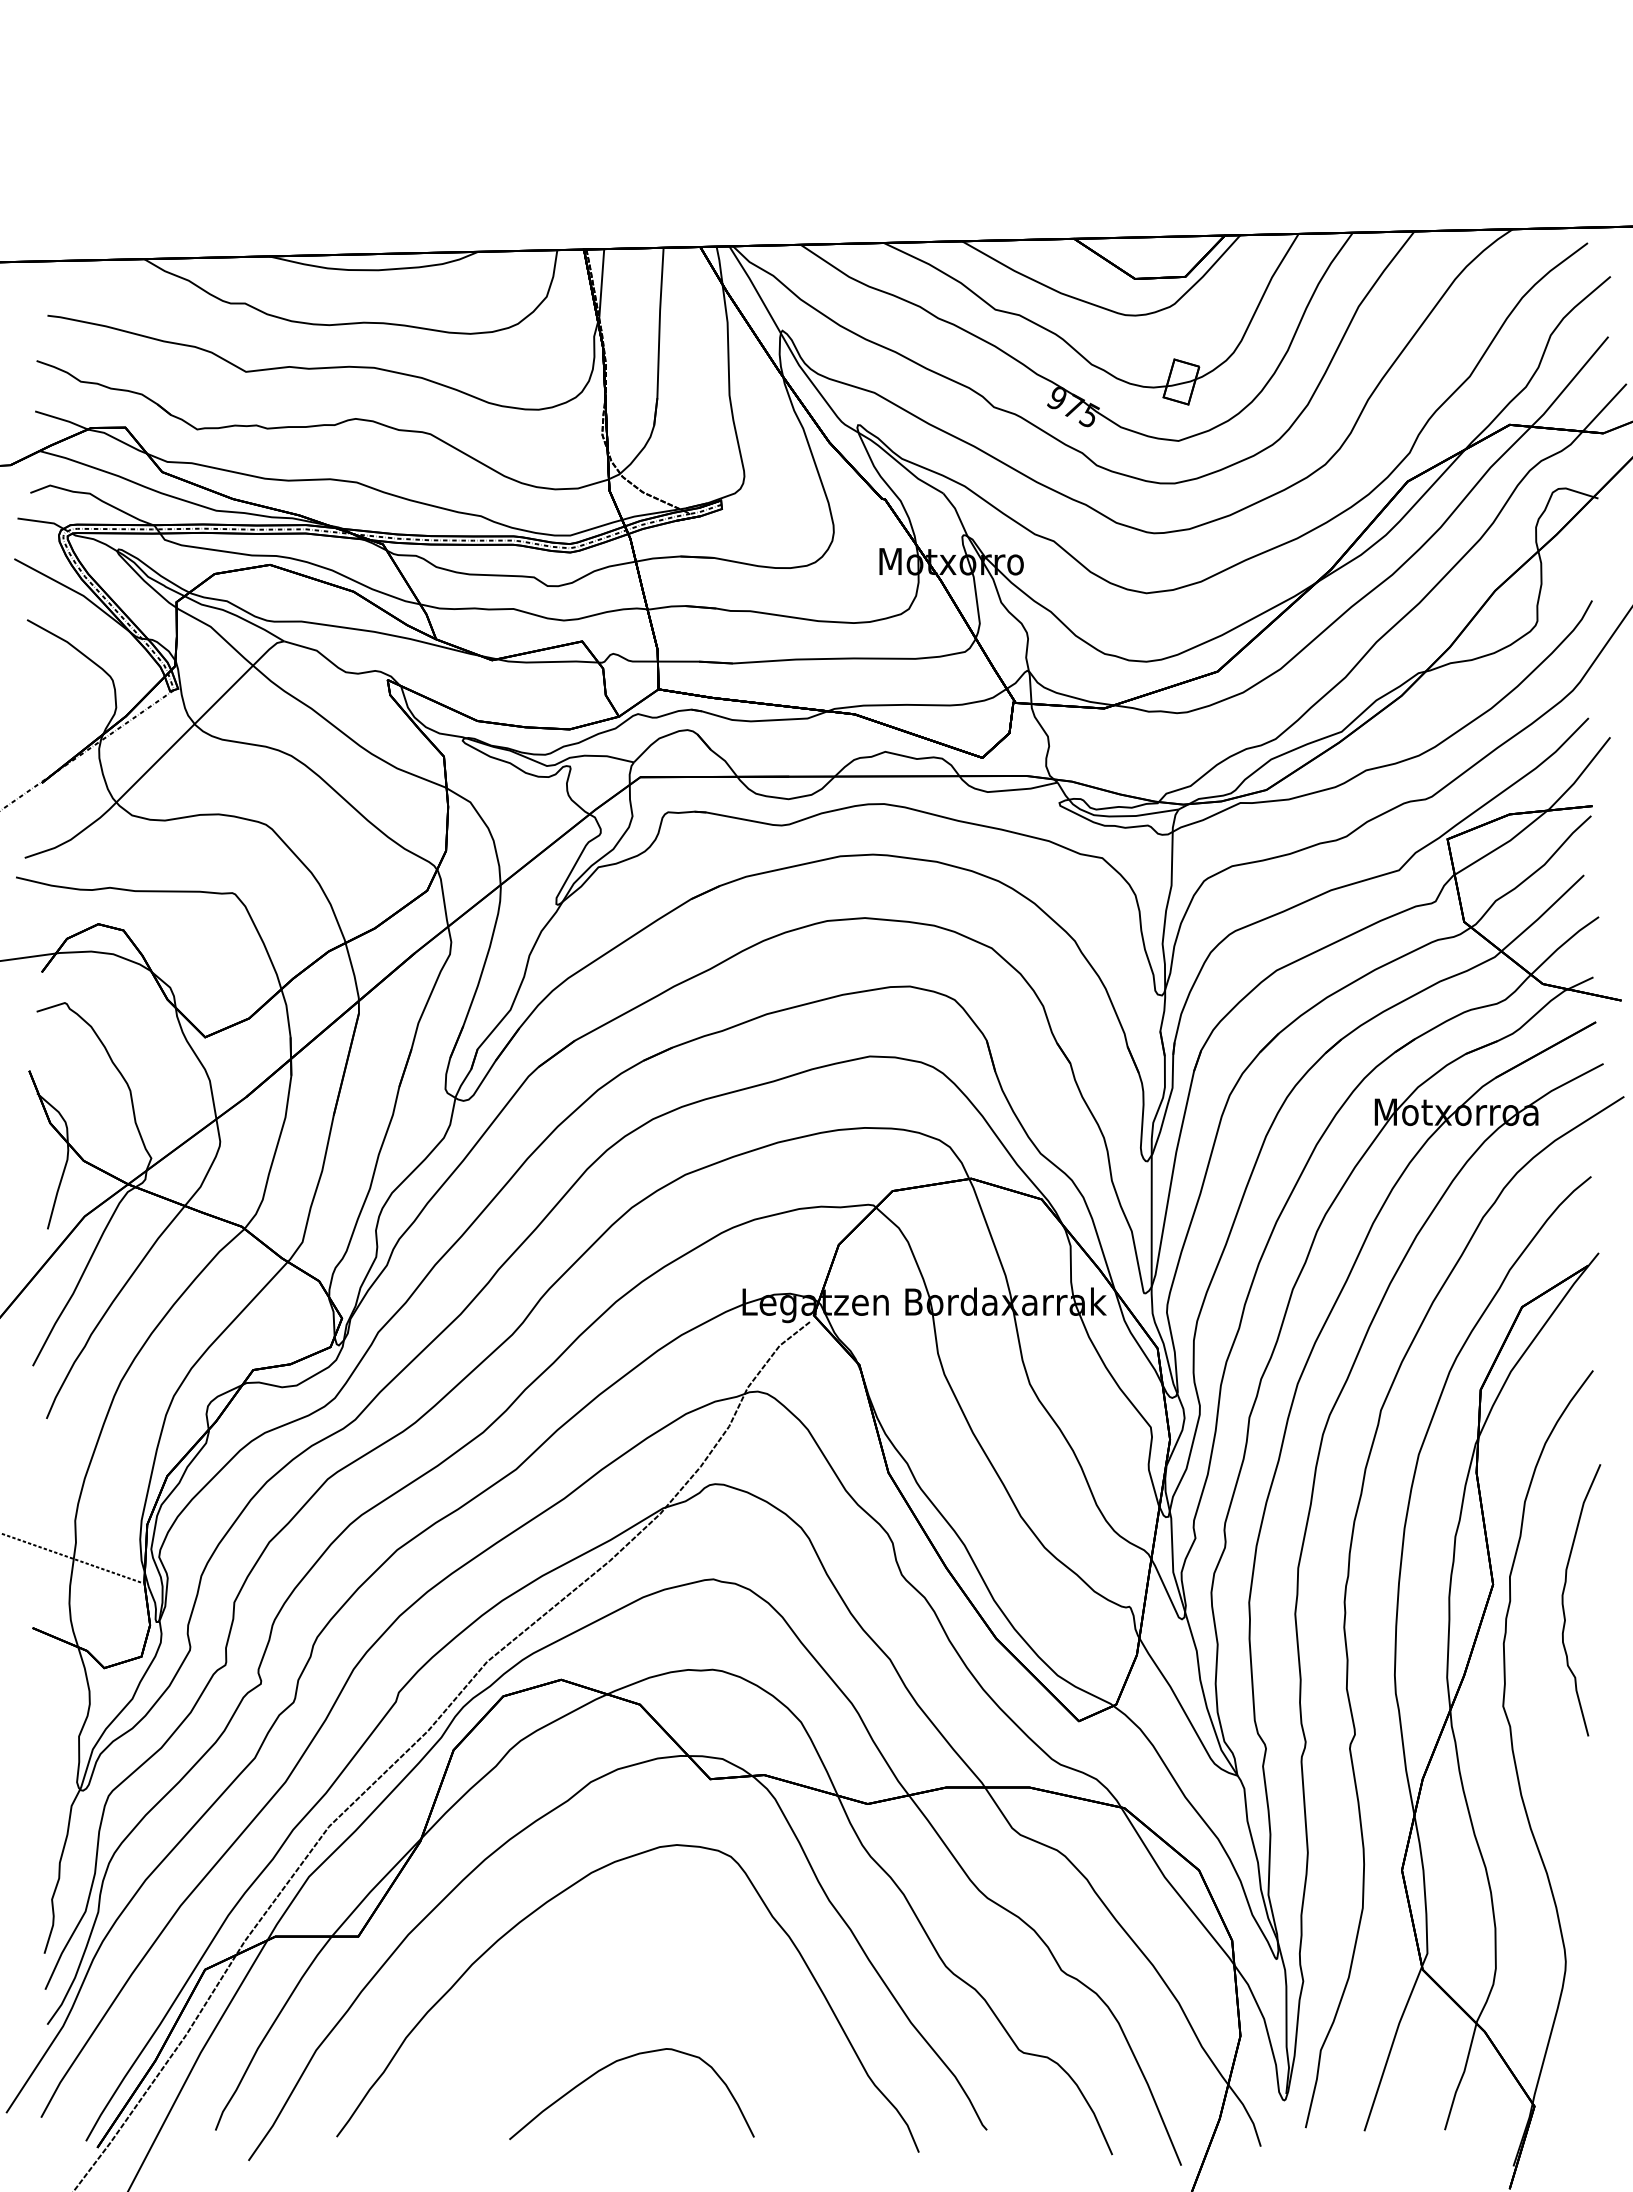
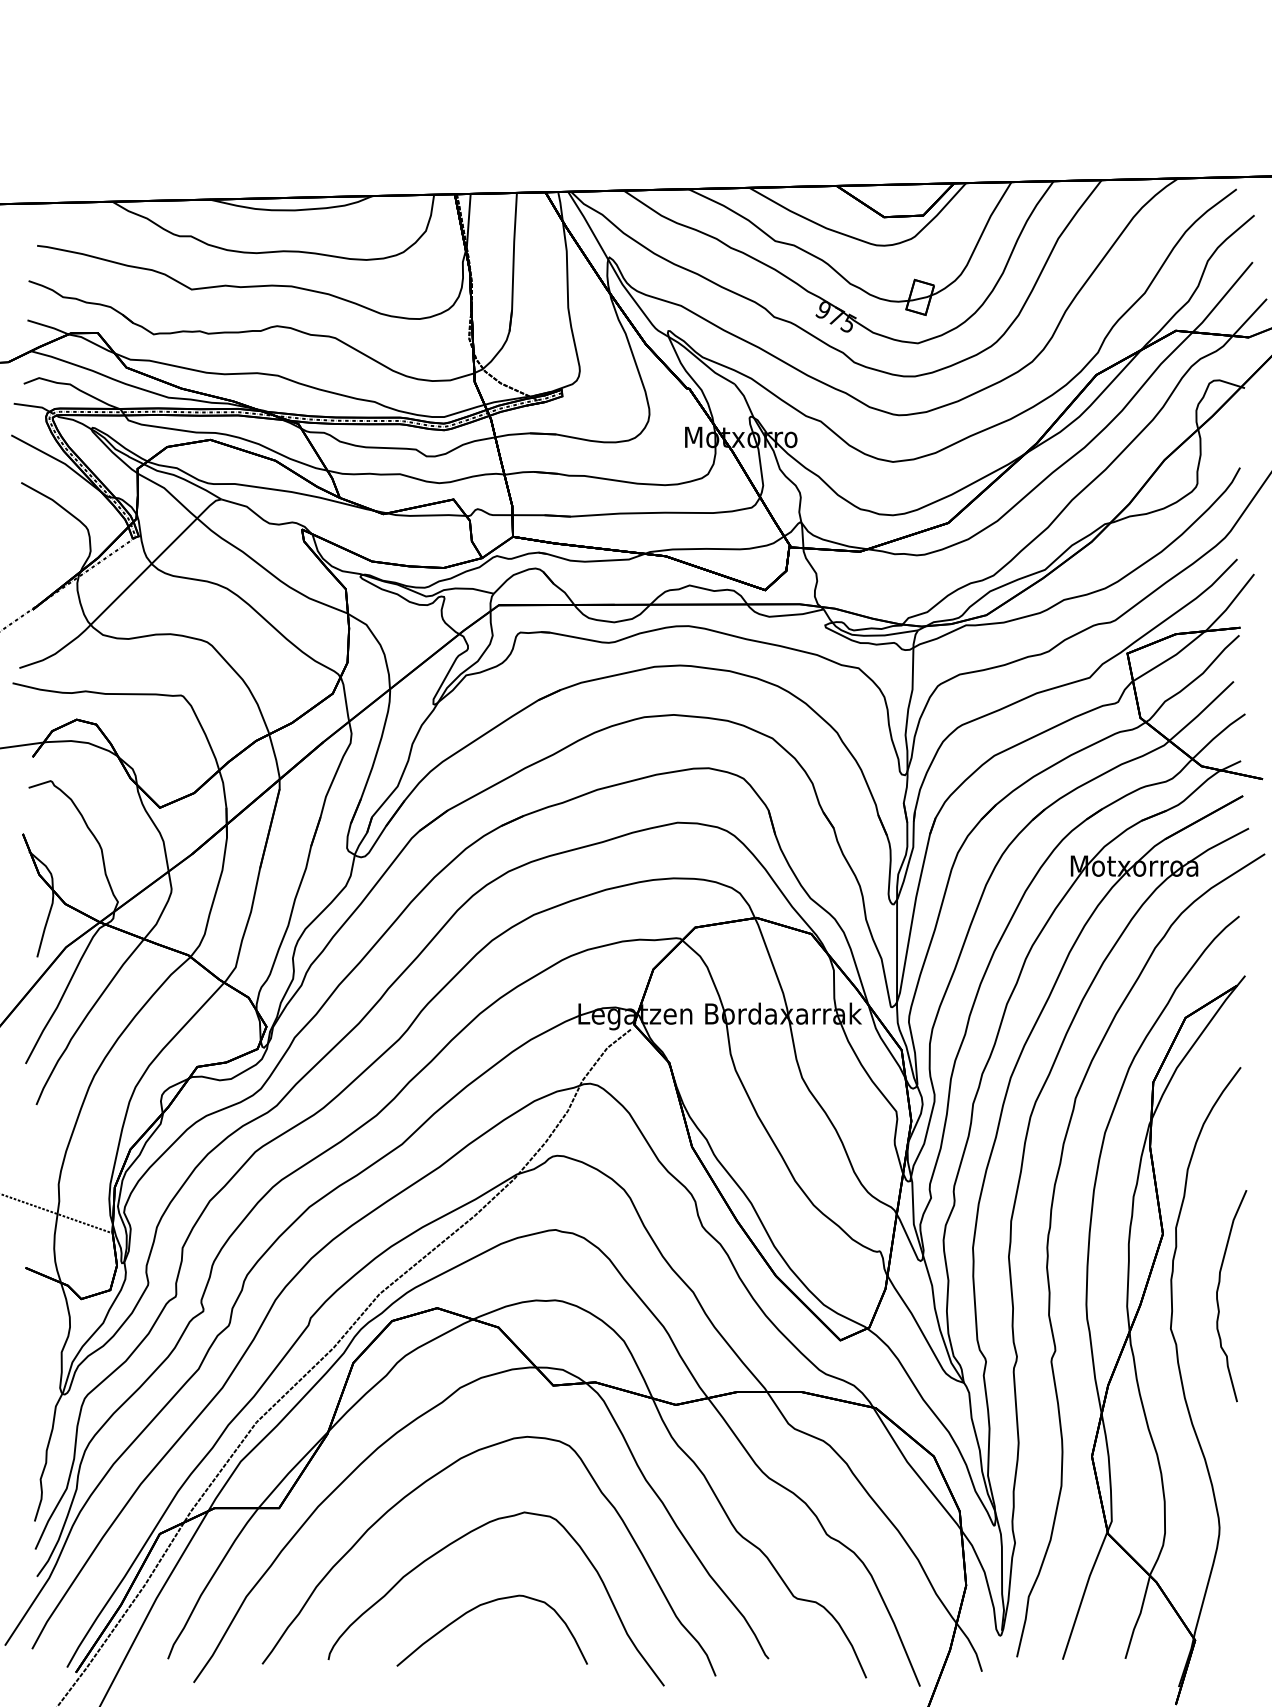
curve: (1563, 1600) -> (1217, 1296), moved
curve: (592, 1975) -> (461, 1538), added

